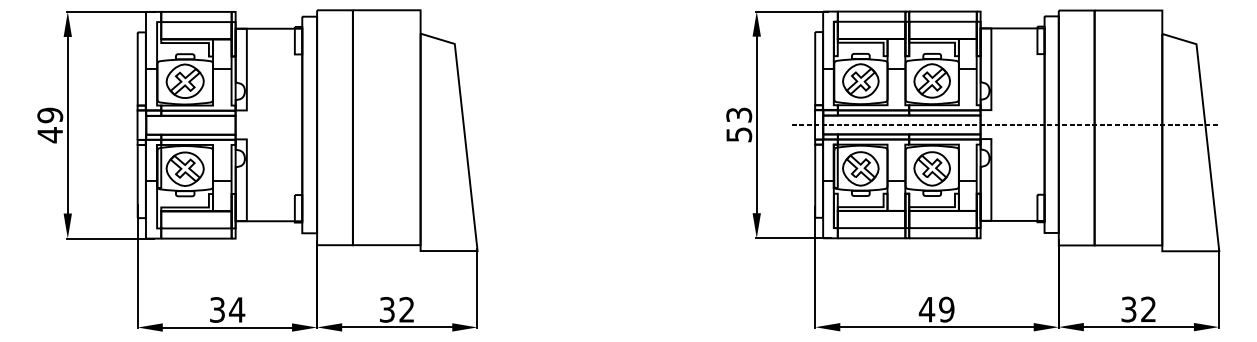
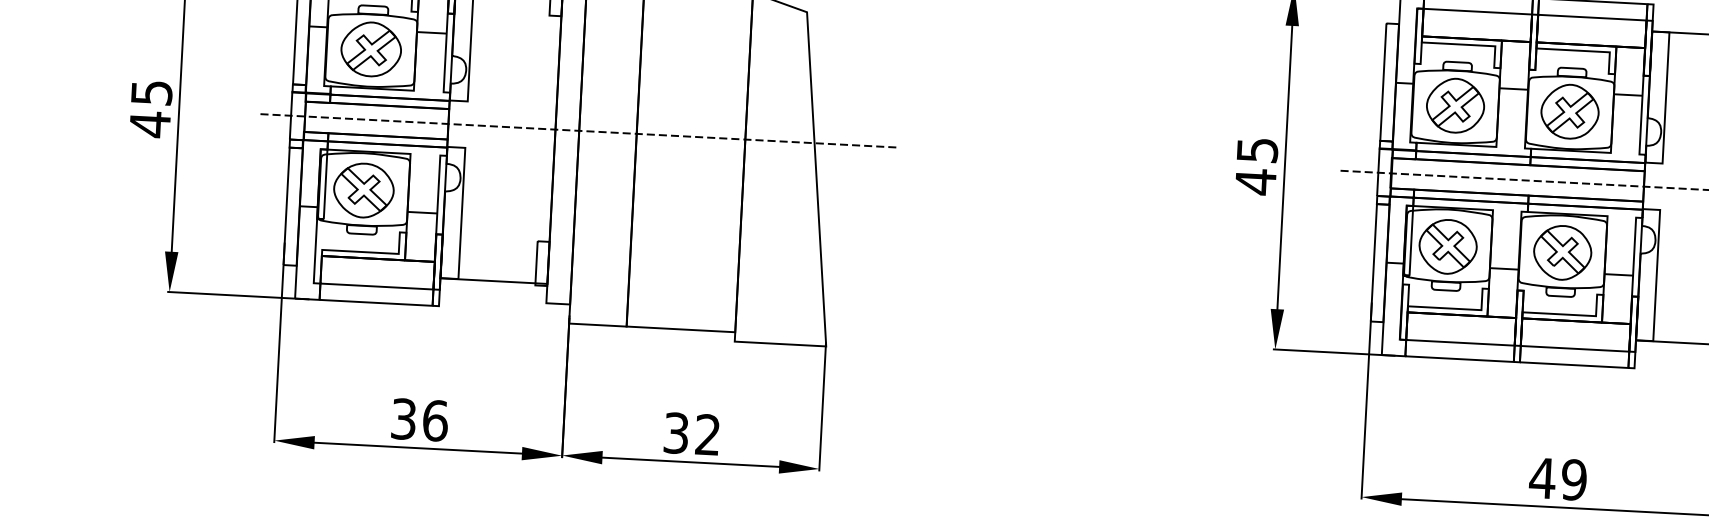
text: (49, 115) -> (150, 92), 49 -> 45
line: (315, 125) -> (576, 131), added
text: (739, 125) -> (1257, 167), 53 -> 45
text: (237, 309) -> (435, 420), 34 -> 36

